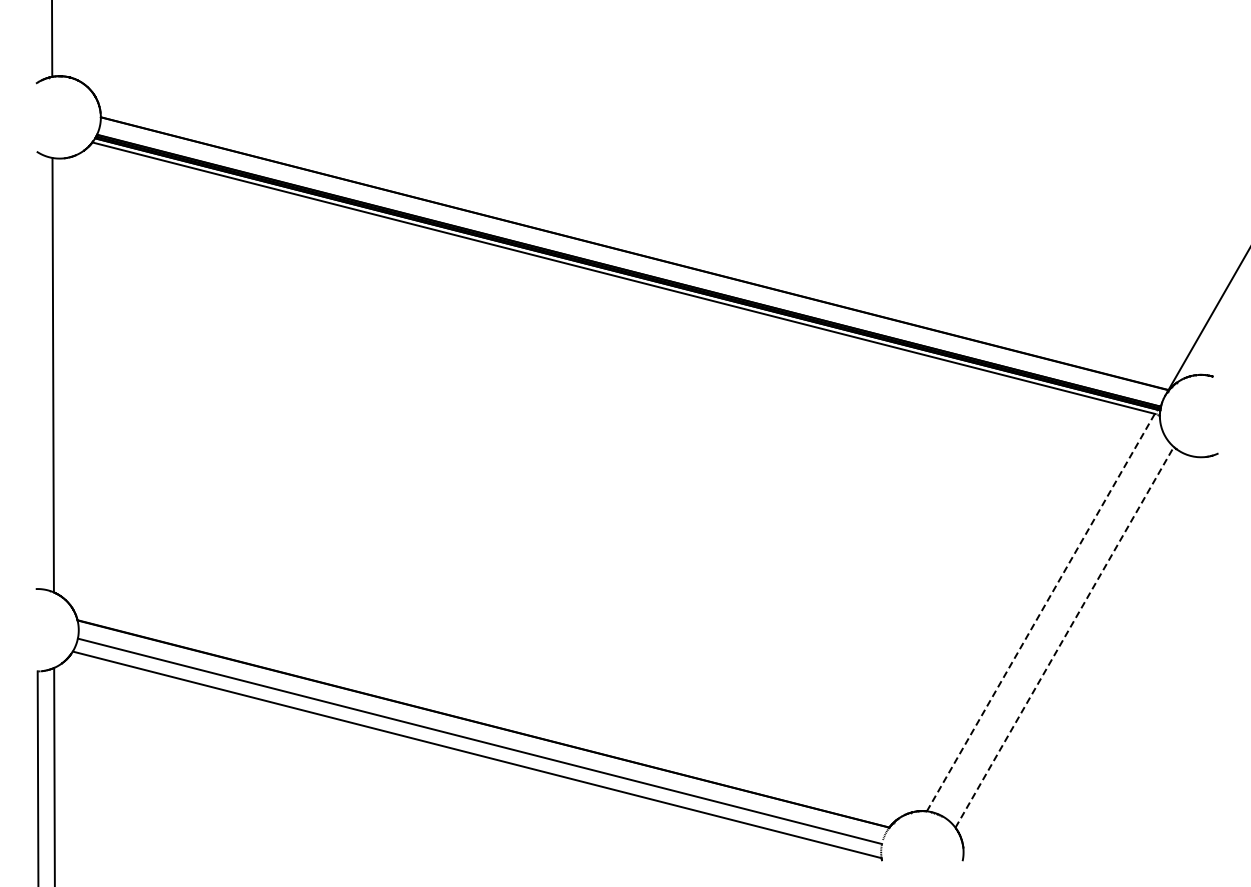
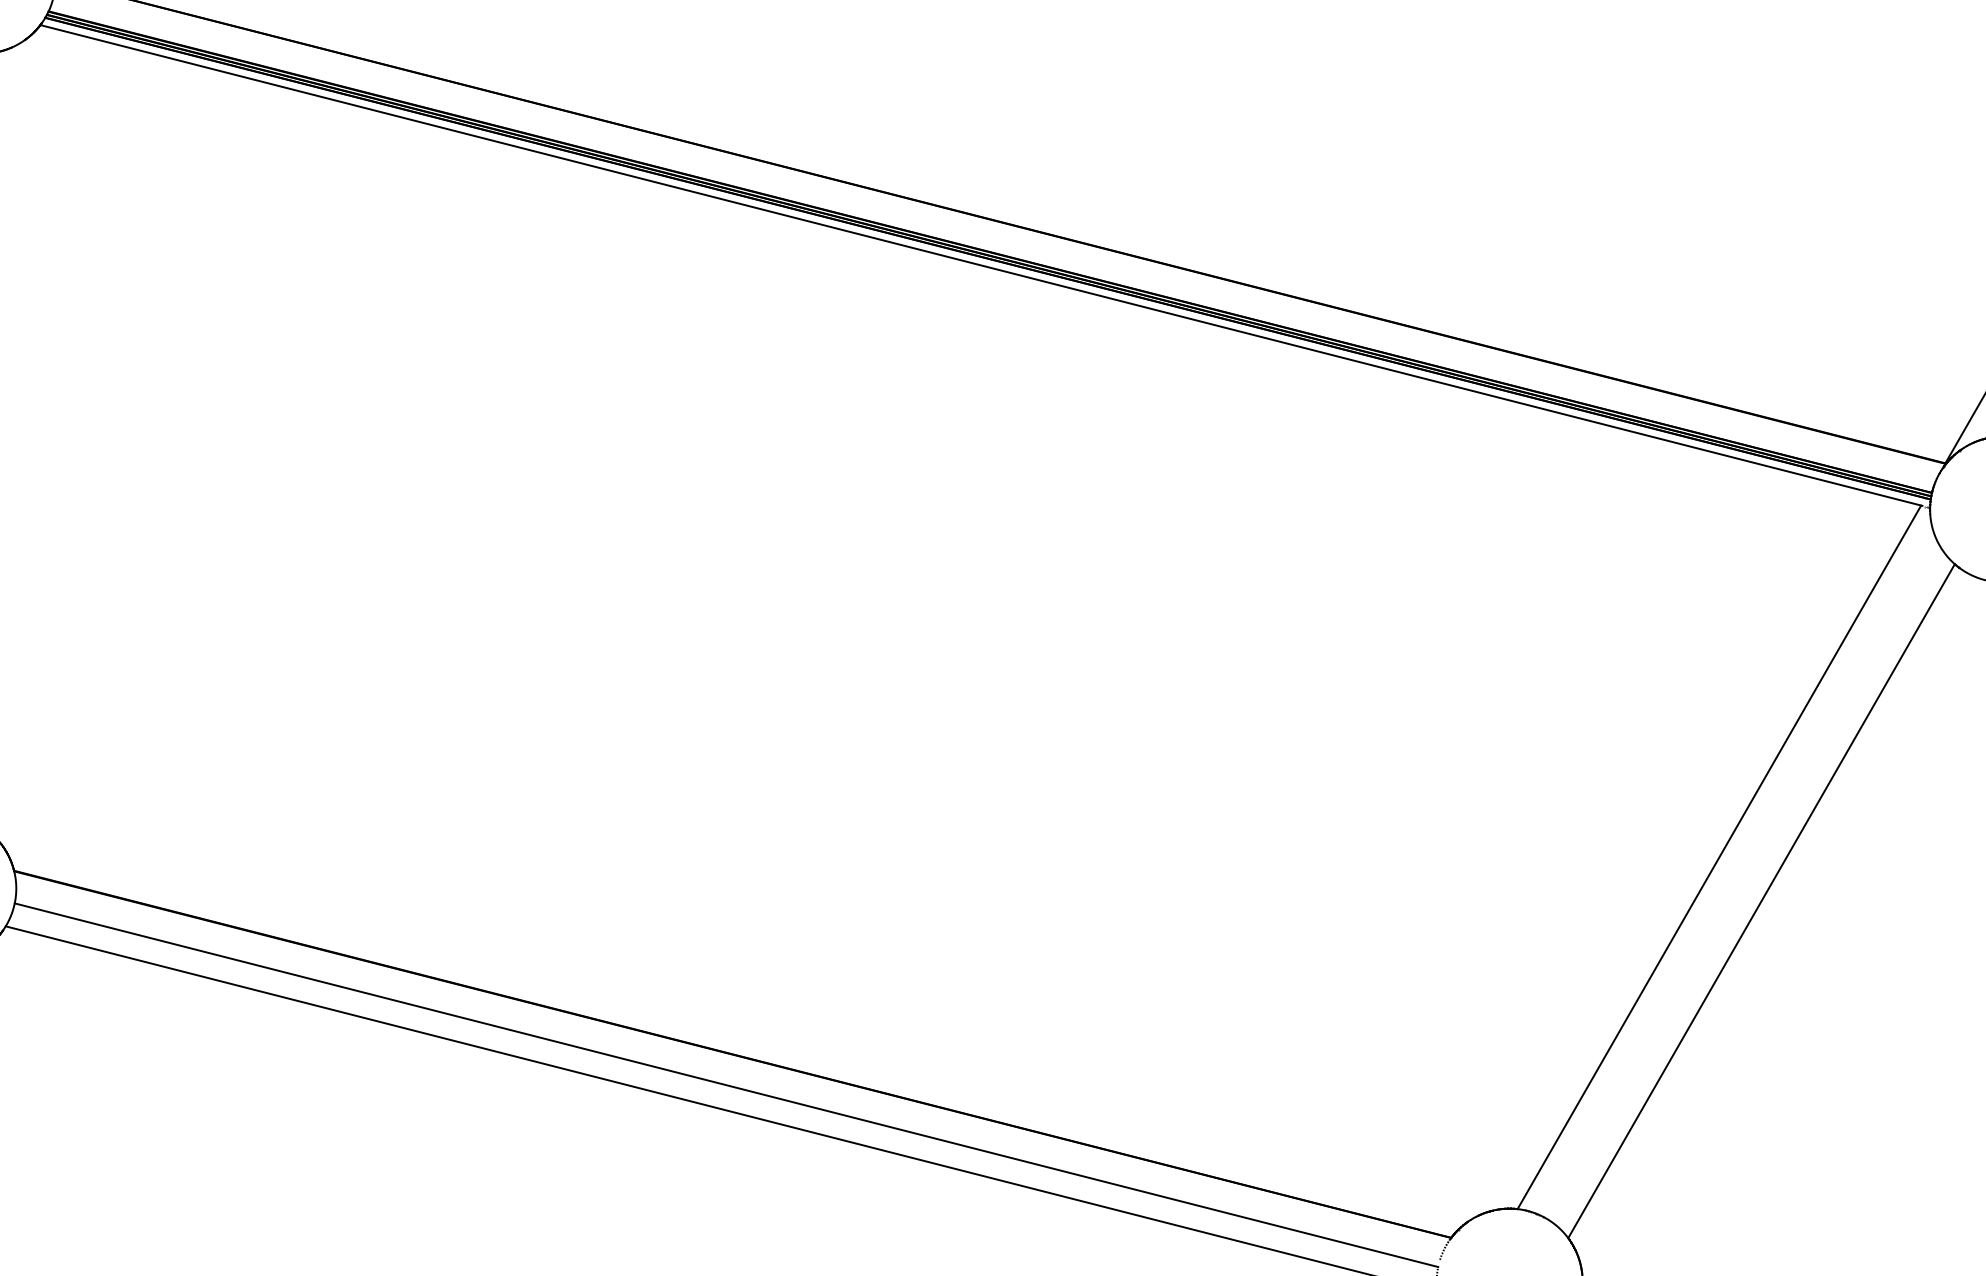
line: (1041, 612) -> (1720, 857), dashed -> solid
line: (1064, 636) -> (1761, 899), dashed -> solid

